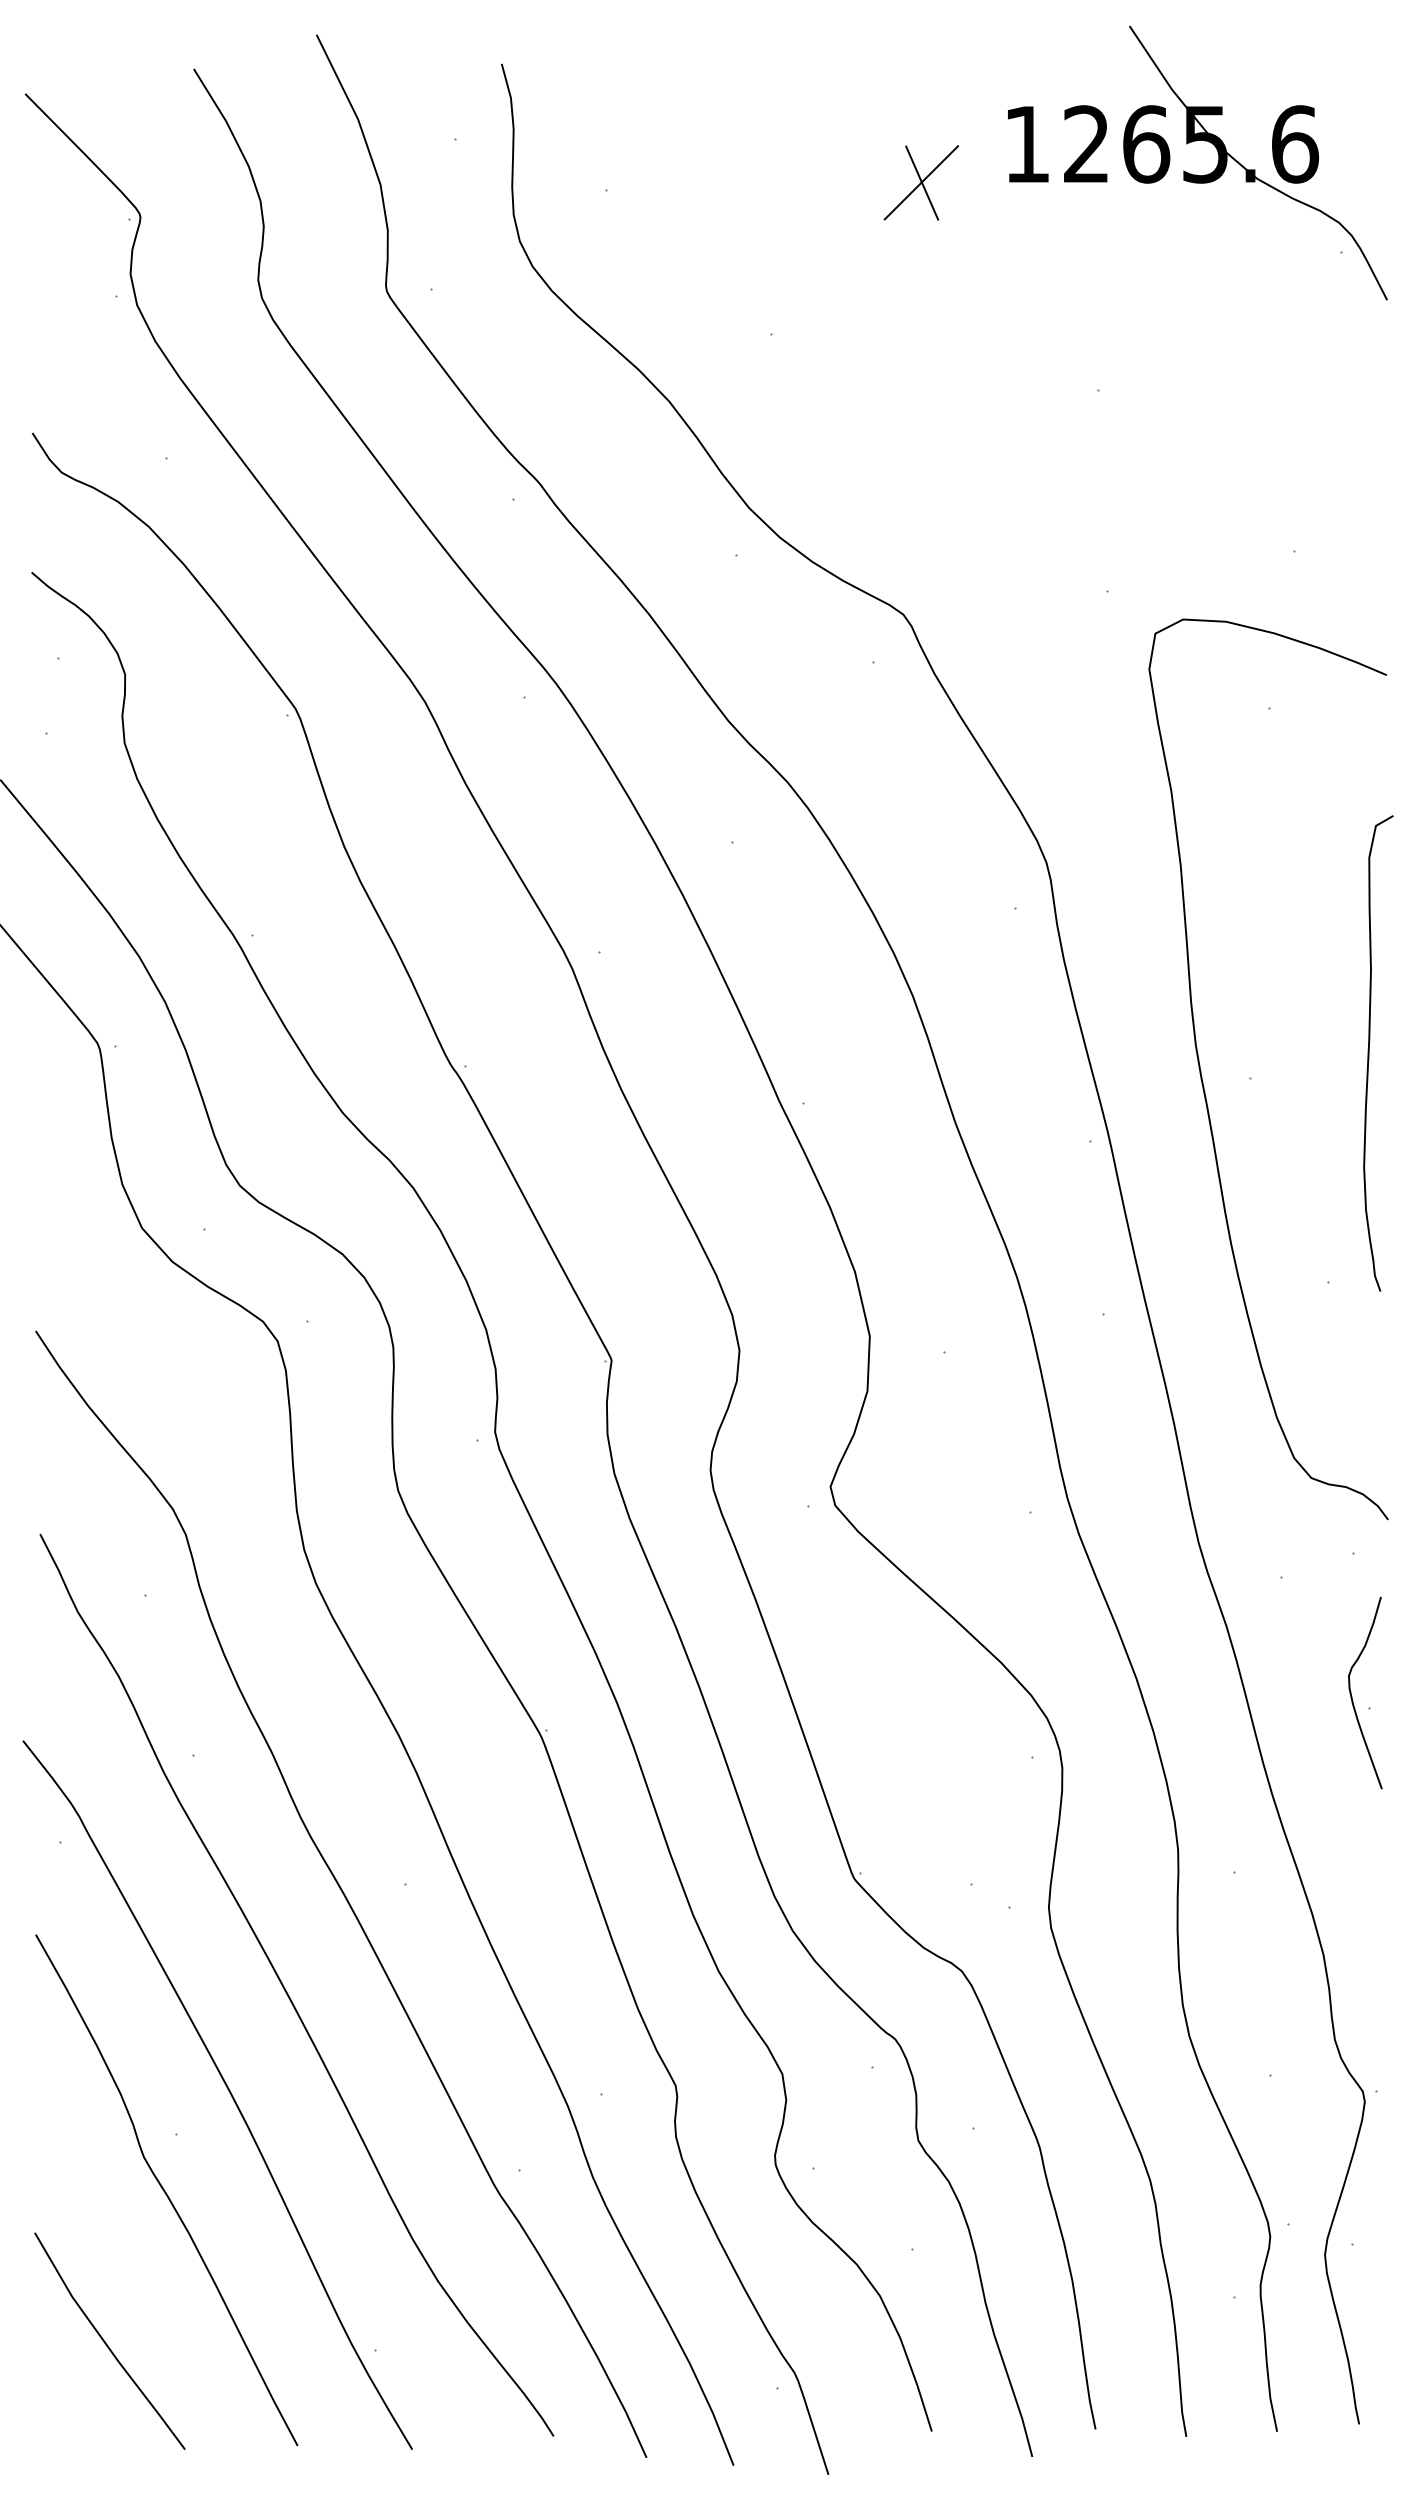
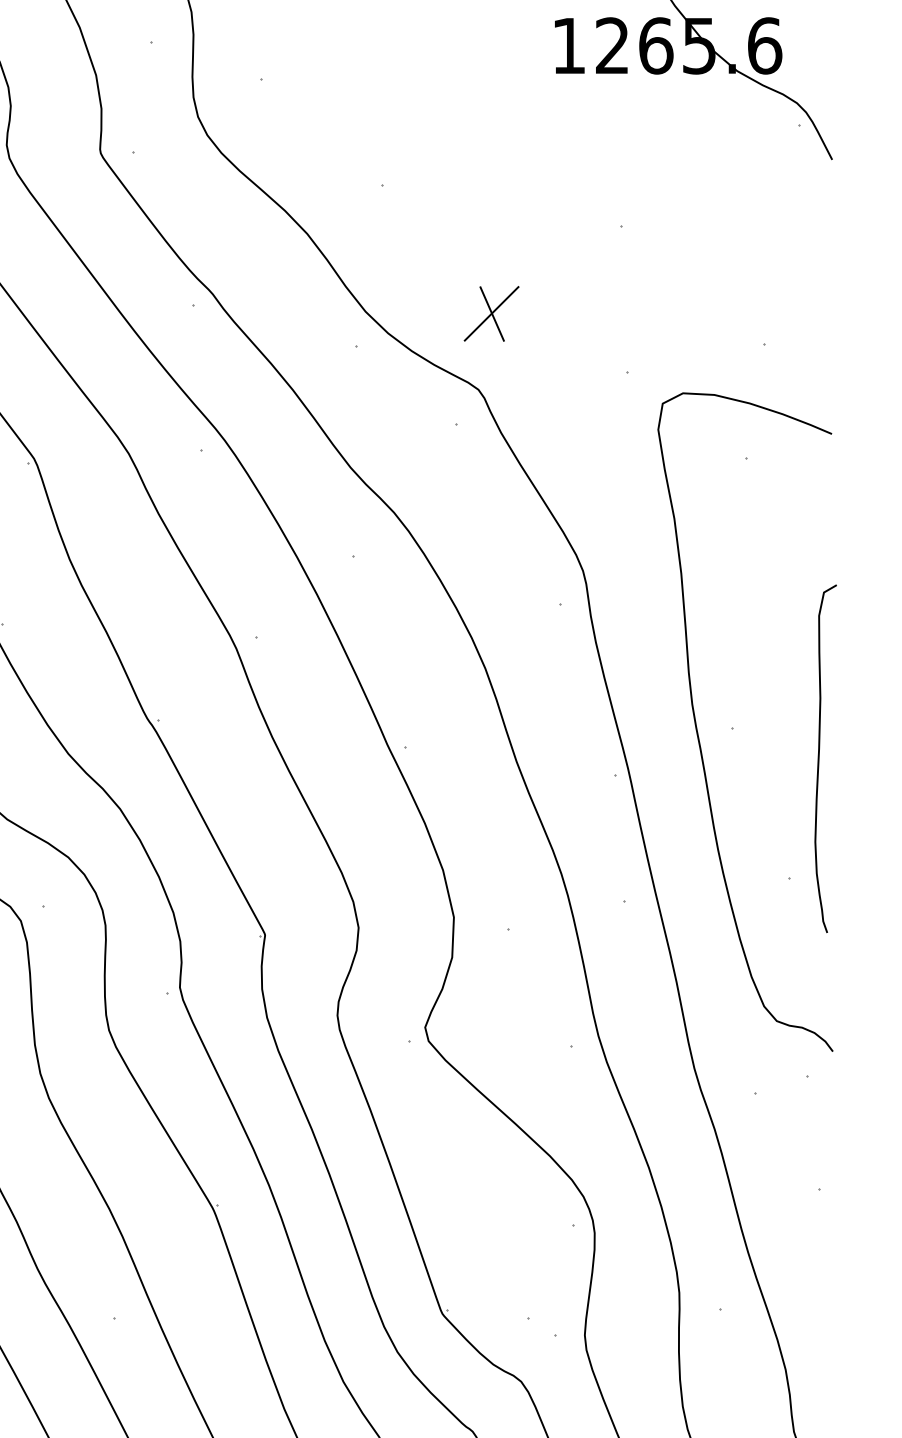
part: (921, 182) -> (491, 313), moved
curve: (1369, 1053) -> (819, 758), moved
curve: (1352, 1696) -> (806, 1180), removed

